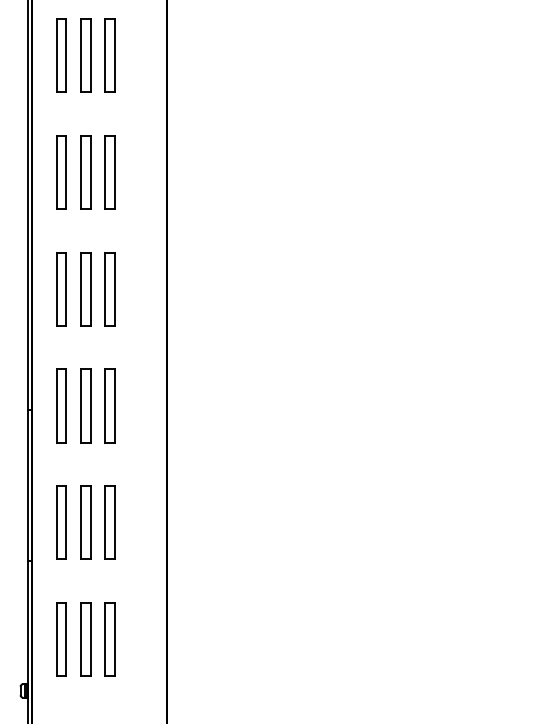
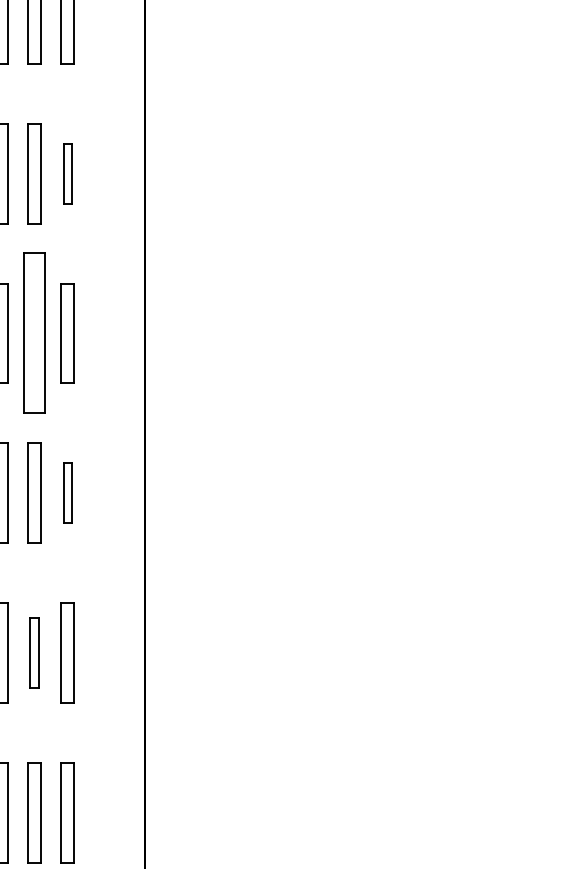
part: (109, 172) -> (66, 173), size x0.6
part: (85, 289) -> (33, 333), size x1.6
part: (109, 405) -> (66, 492), size x0.6
part: (85, 522) -> (33, 652), size x0.7

